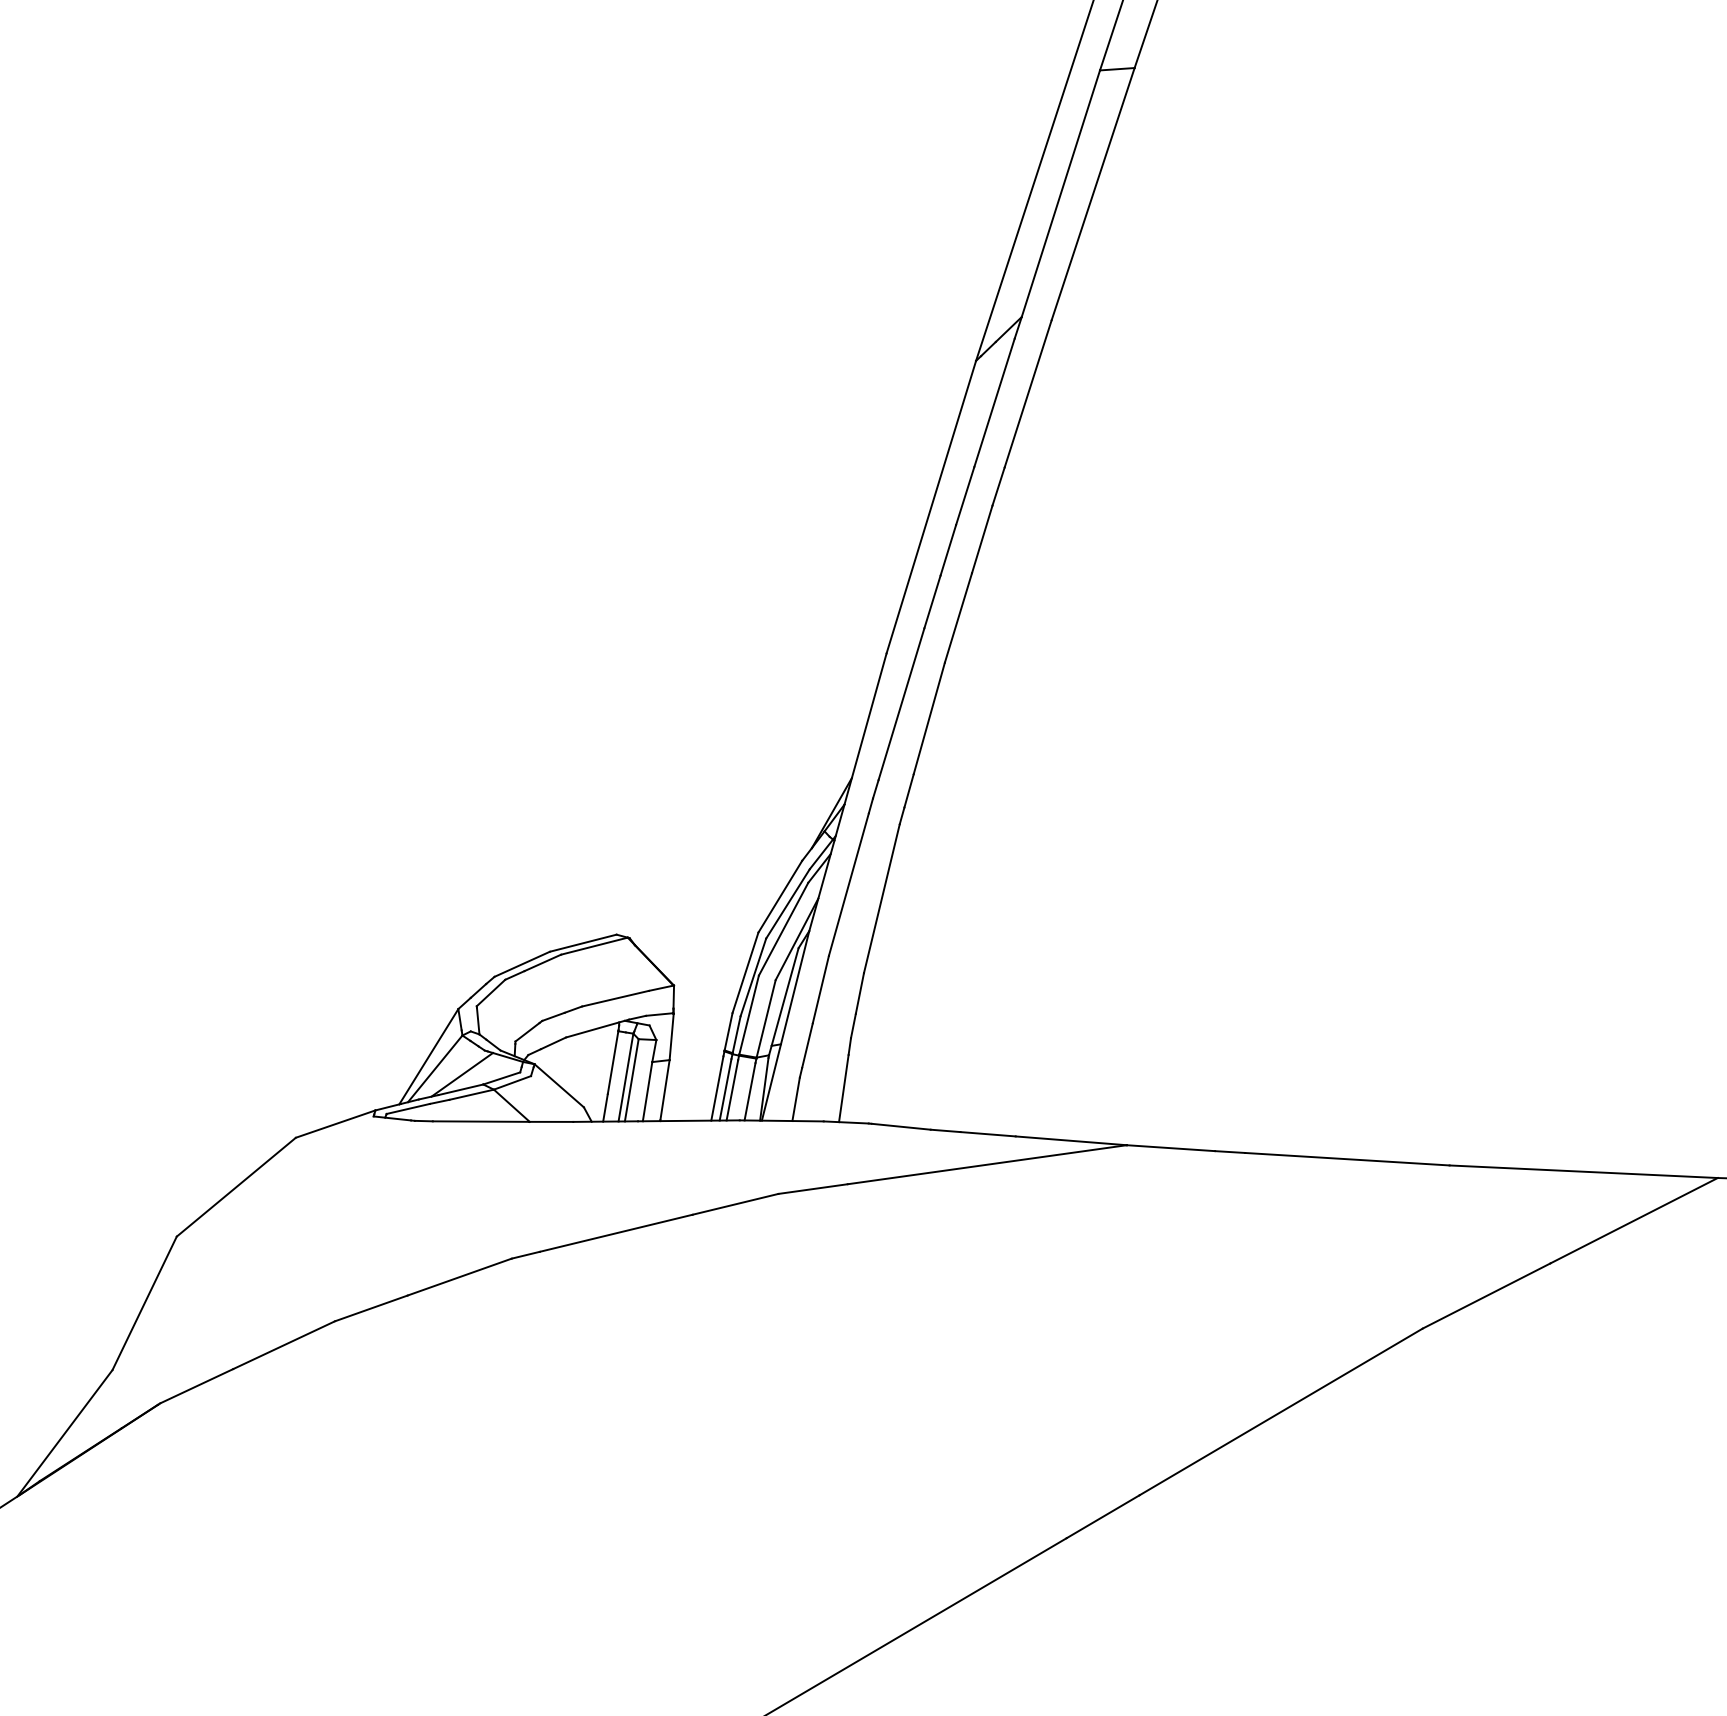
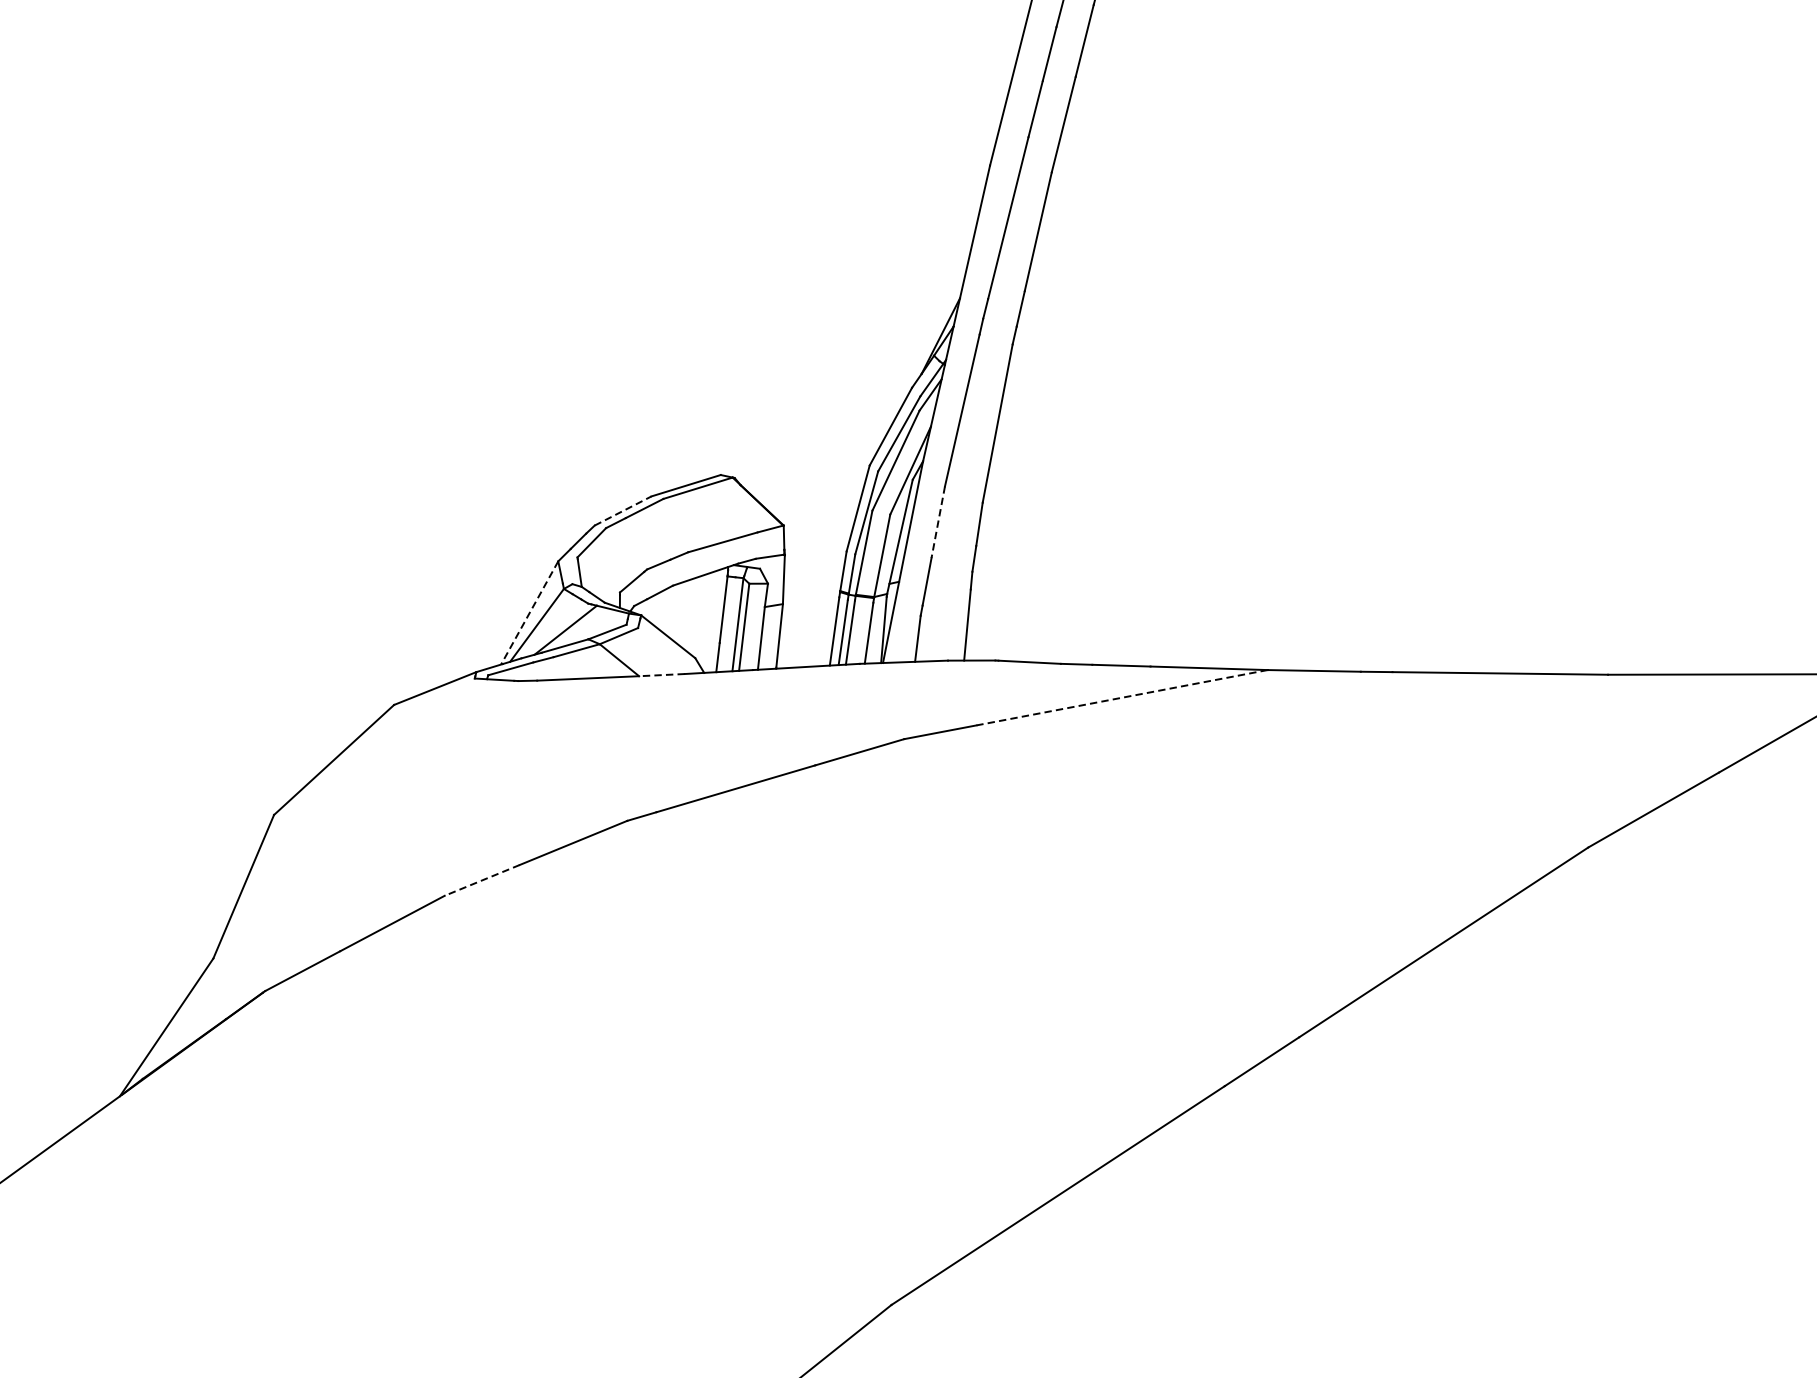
line: (522, 964) -> (623, 511), solid -> dashed
line: (820, 989) -> (937, 522), solid -> dashed
line: (428, 1057) -> (529, 613), solid -> dashed
line: (550, 1121) -> (660, 674), solid -> dashed
line: (987, 1164) -> (1122, 697), solid -> dashed
line: (371, 1308) -> (482, 880), solid -> dashed

